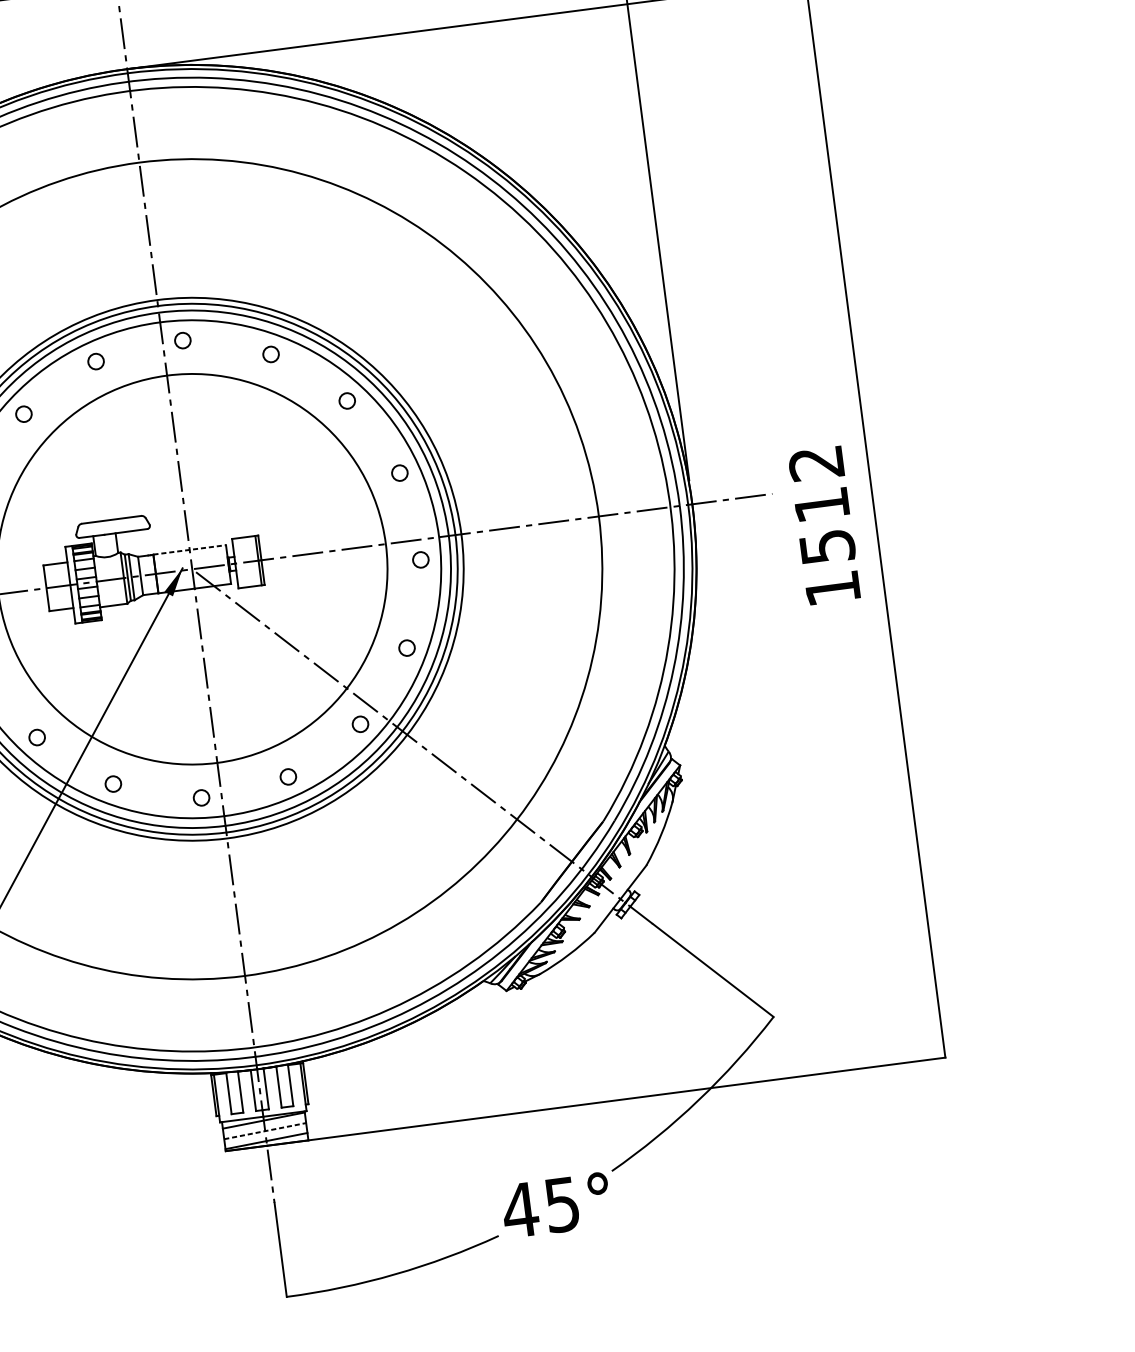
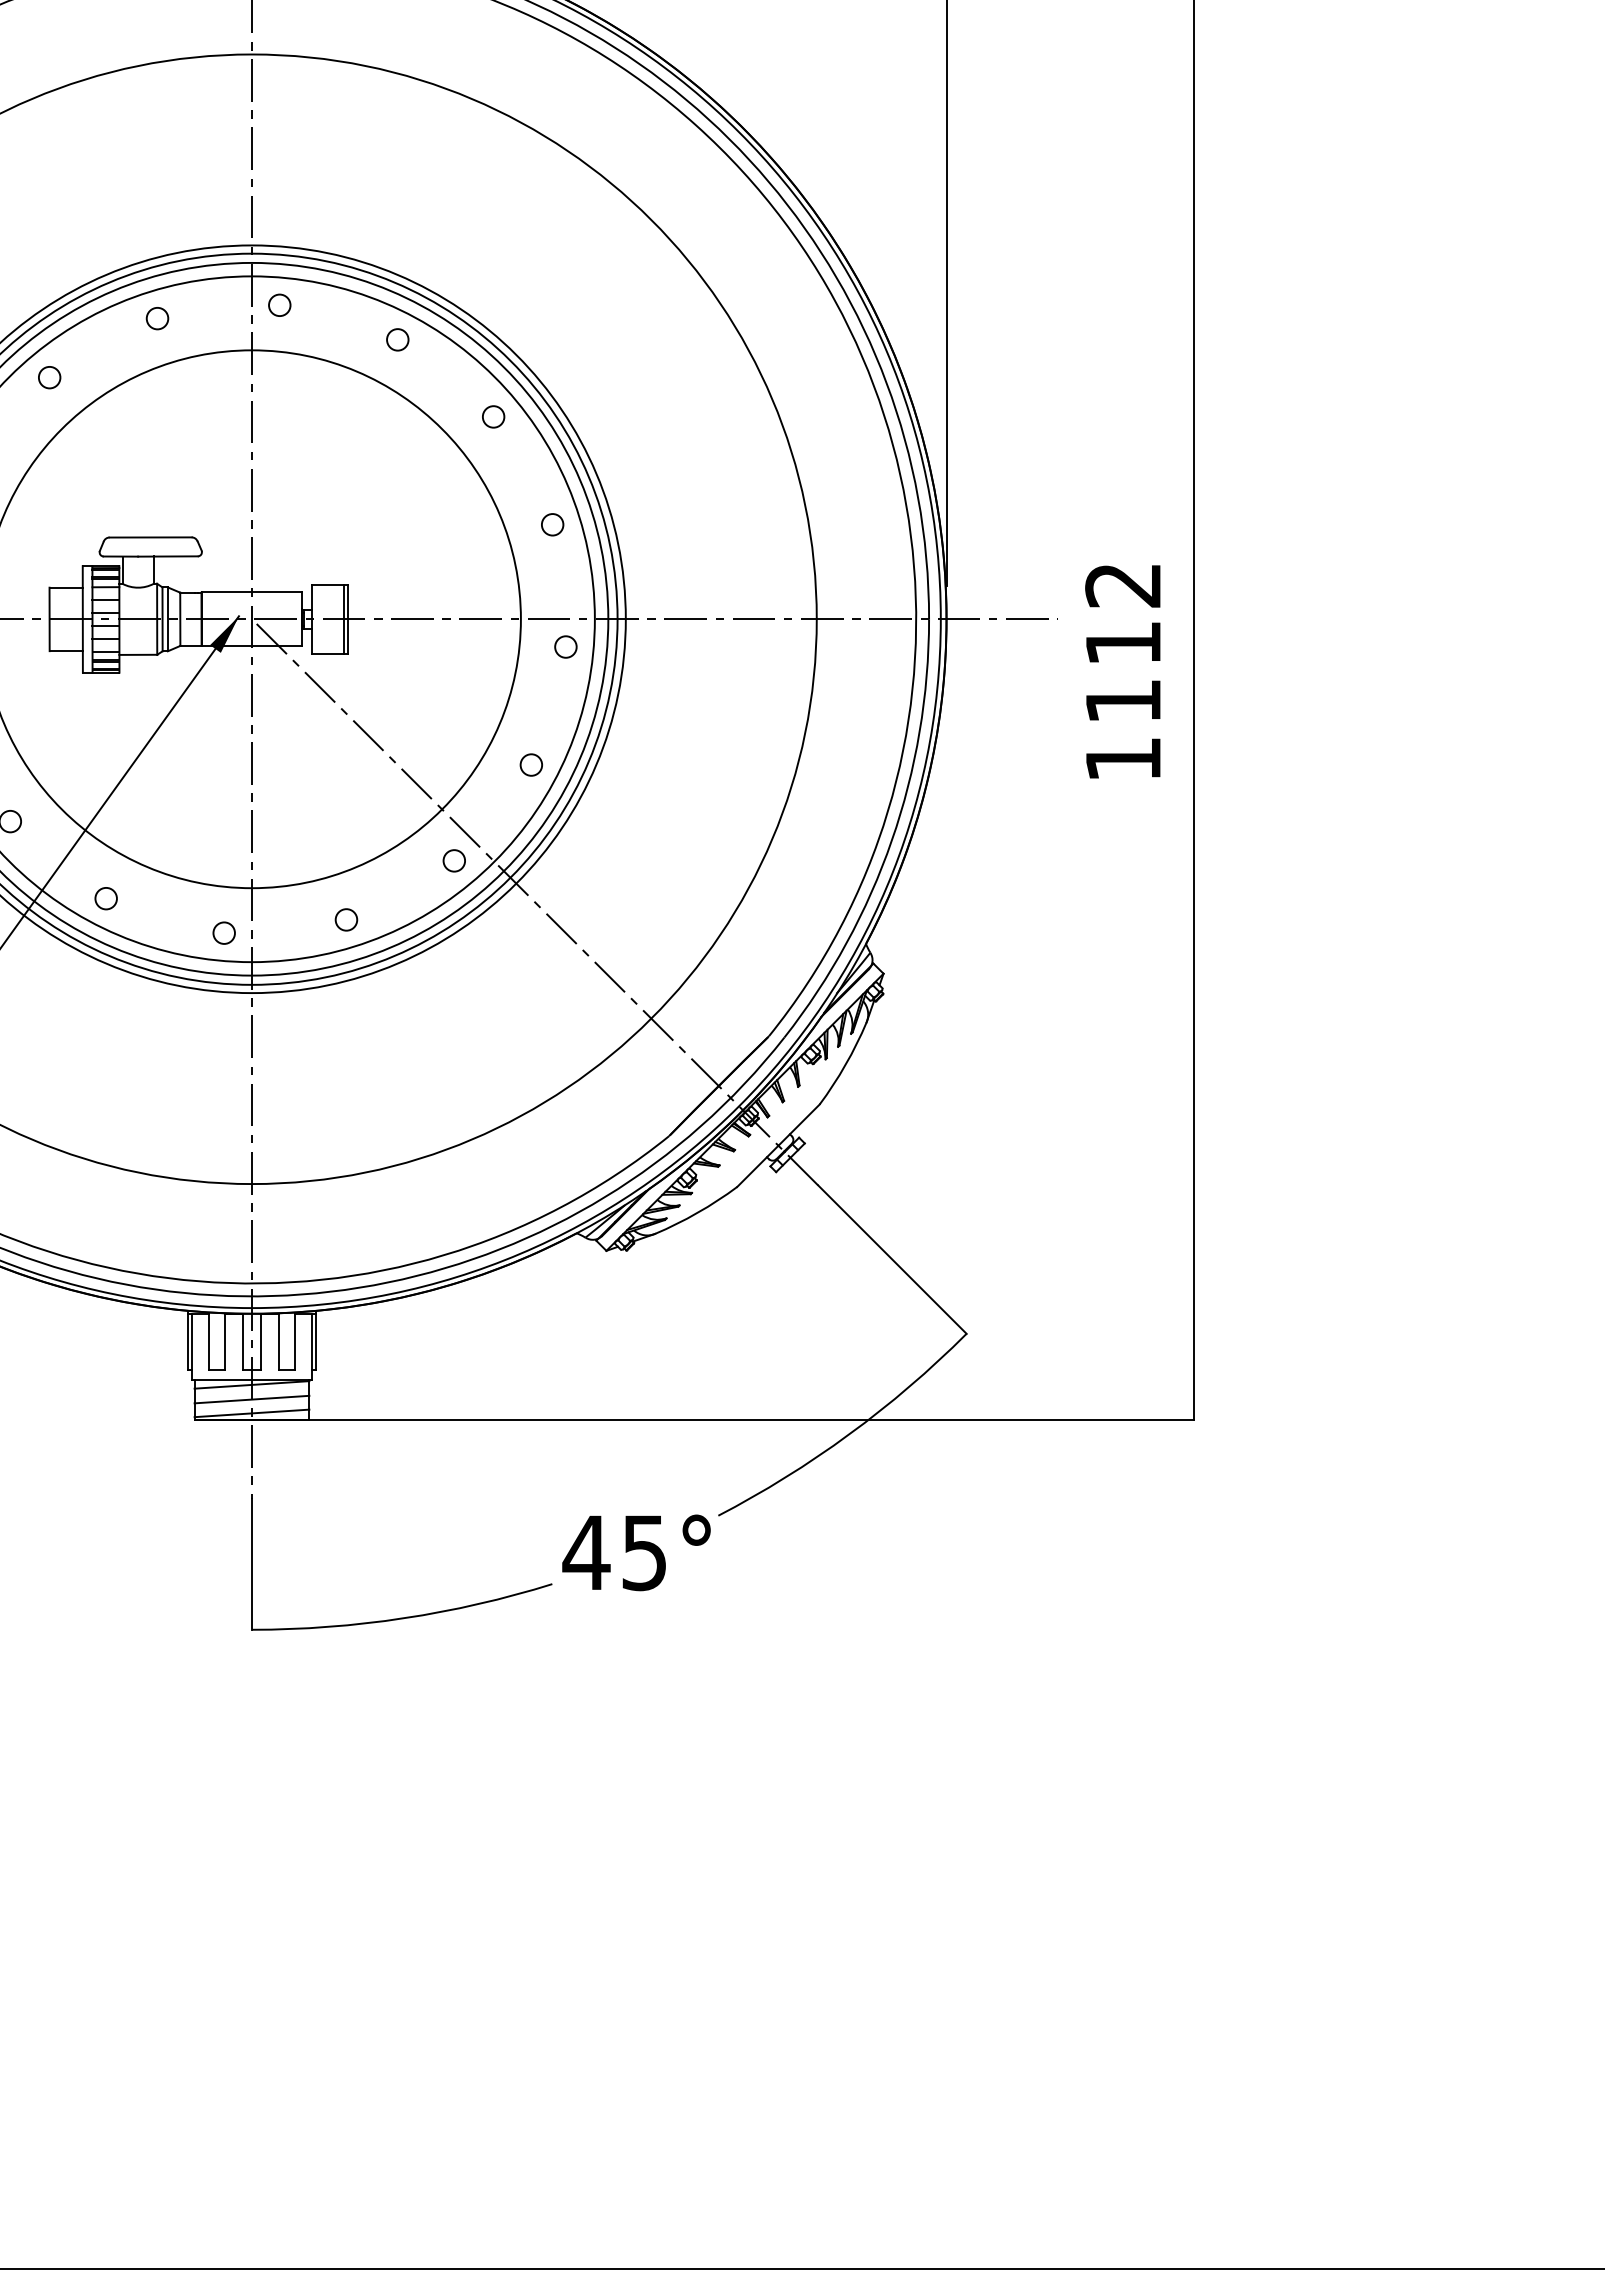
text: (827, 546) -> (1123, 701), 1512 -> 1112
line: (190, 549) -> (252, 592), dashed -> solid
line: (265, 1131) -> (252, 1399), dashed -> solid

